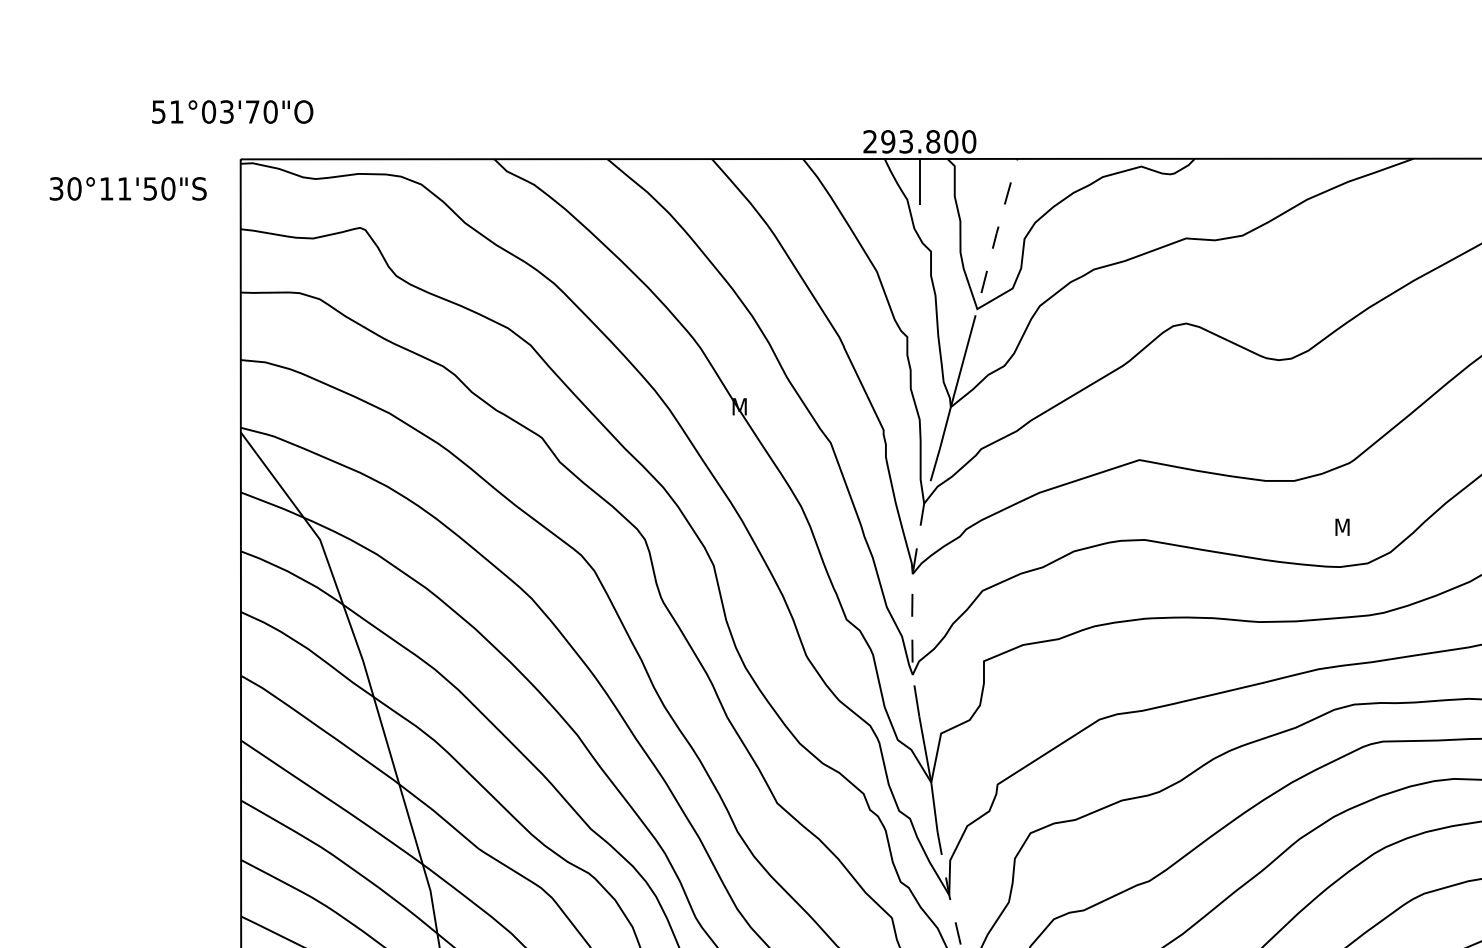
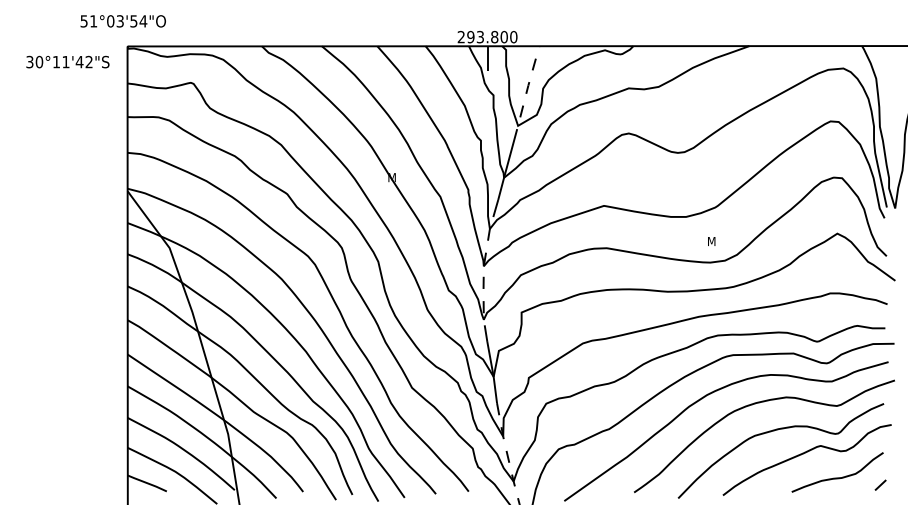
text: (261, 112) -> (138, 21), 51°03'70"O -> 51°03'54"O
text: (157, 189) -> (83, 62), 30°11'50"S -> 30°11'42"S

